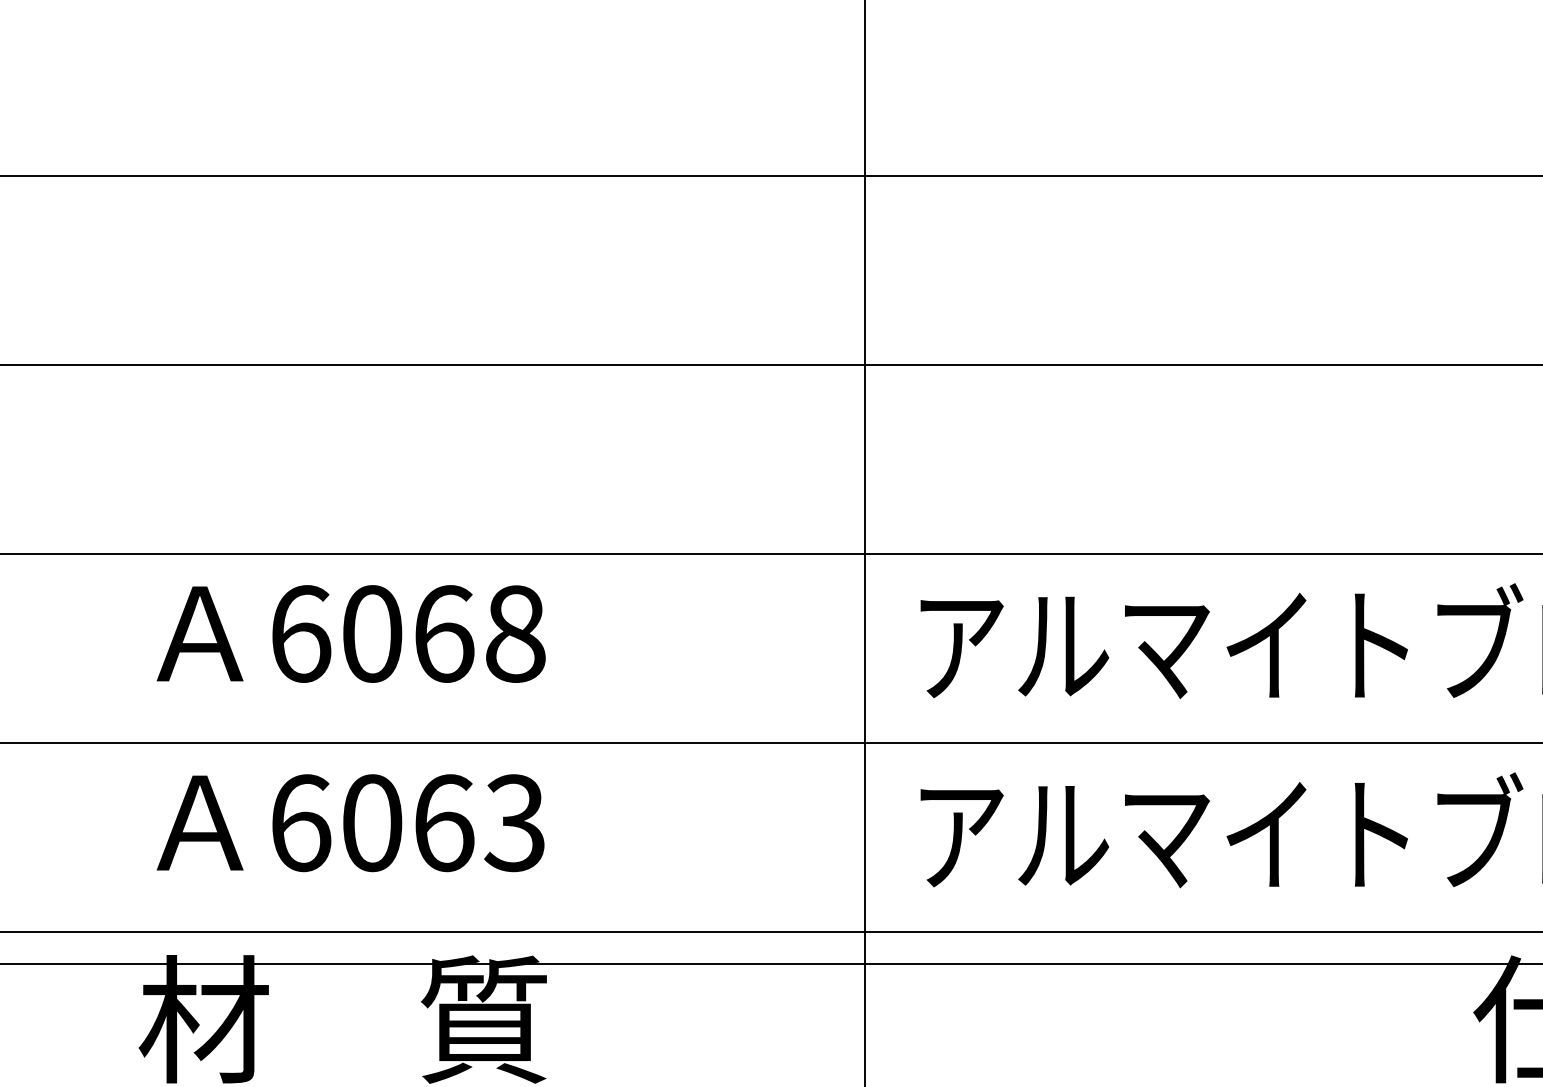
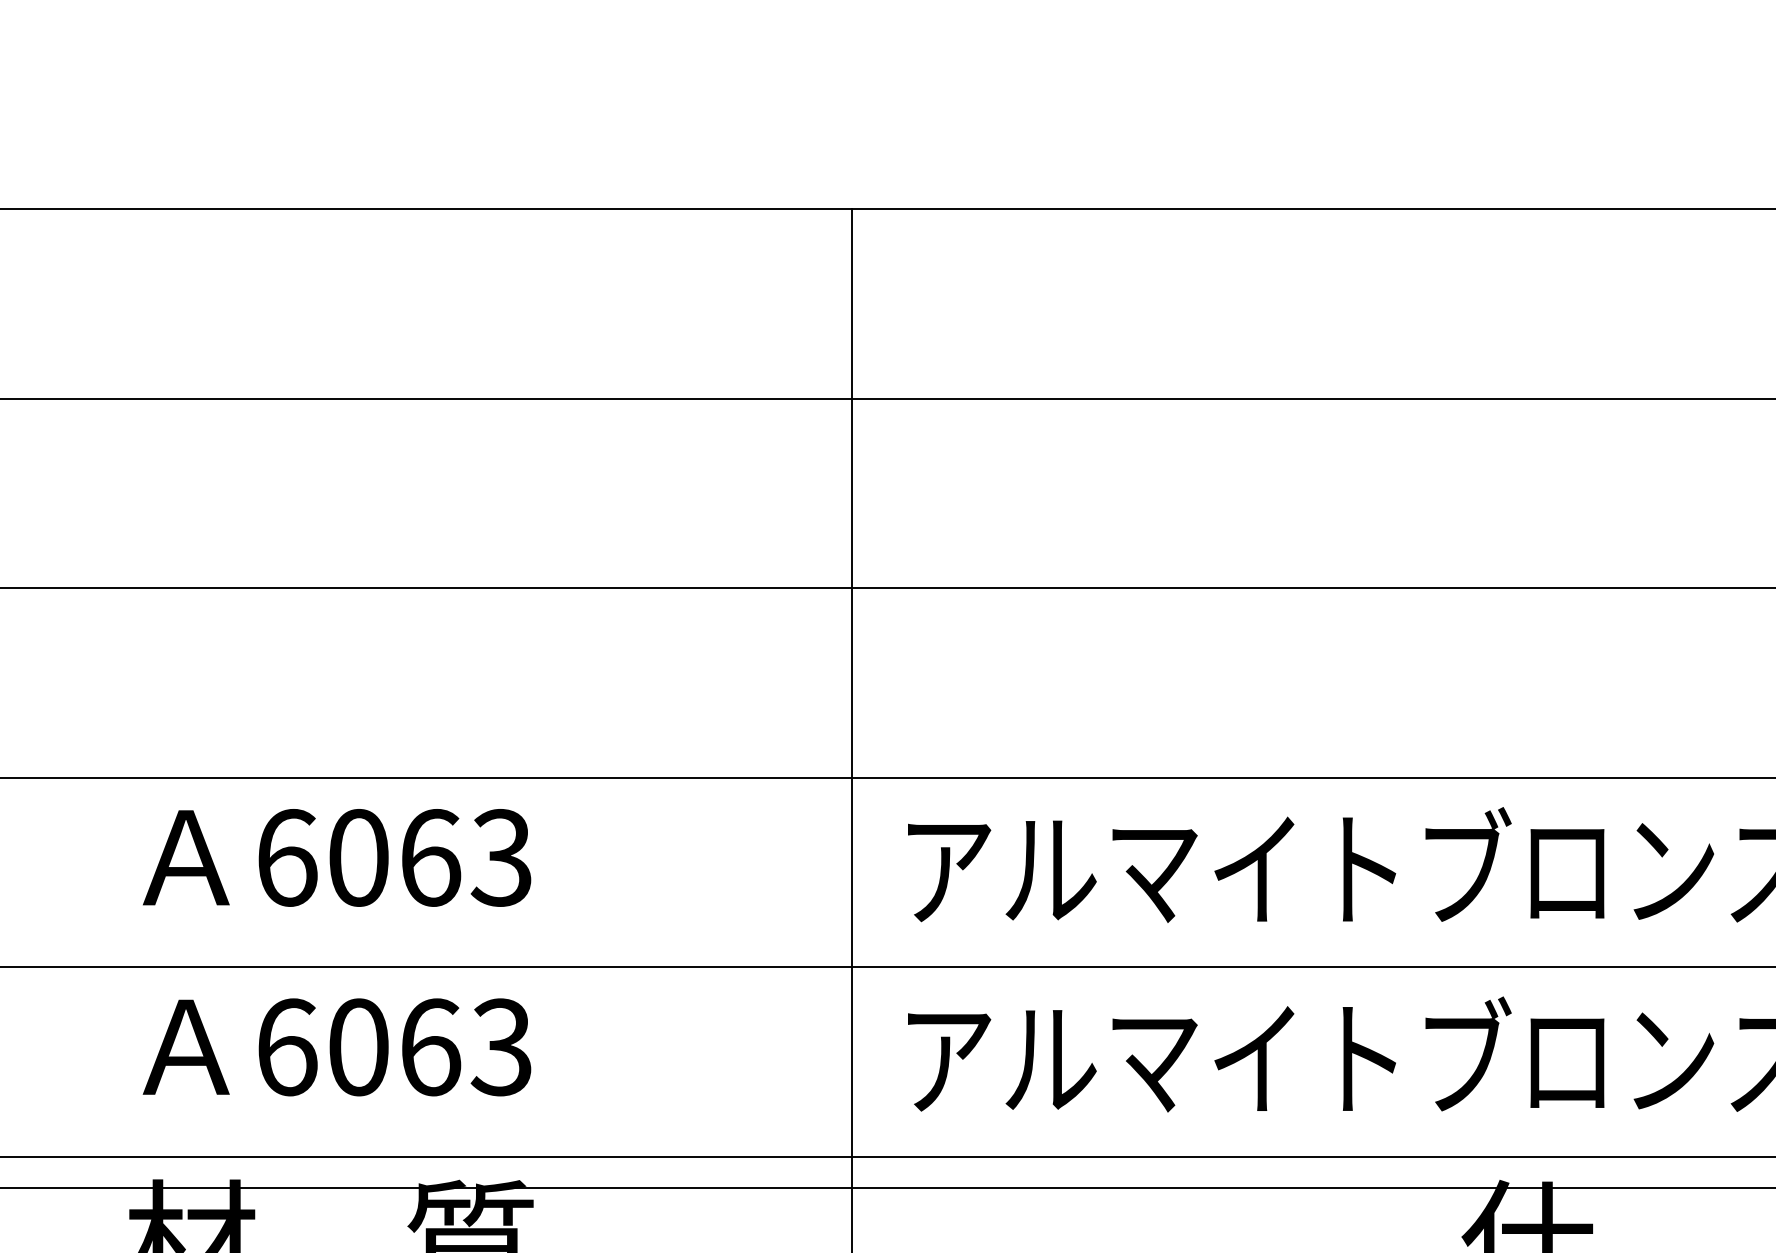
text: (514, 633) -> (501, 857), 6068 -> 6063

